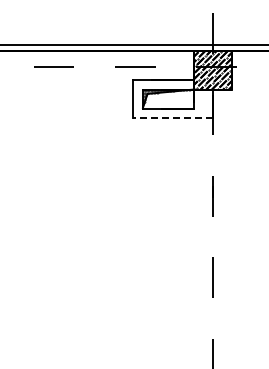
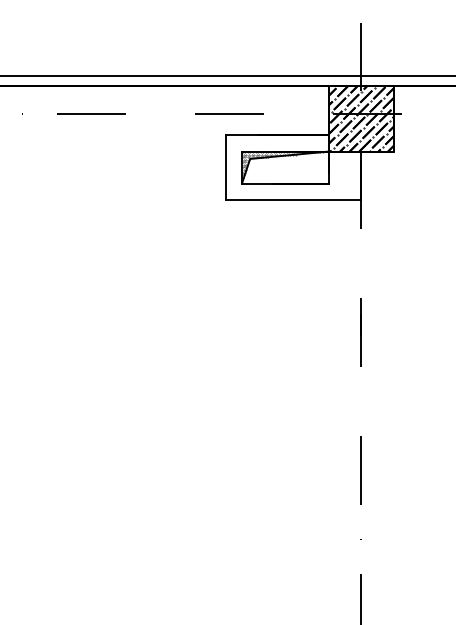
line: (172, 118) -> (292, 200), dashed -> solid

